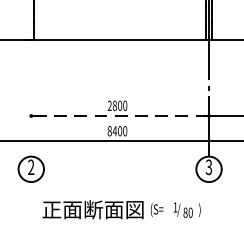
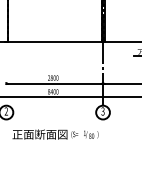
line: (119, 115) -> (54, 83), dashed -> solid

